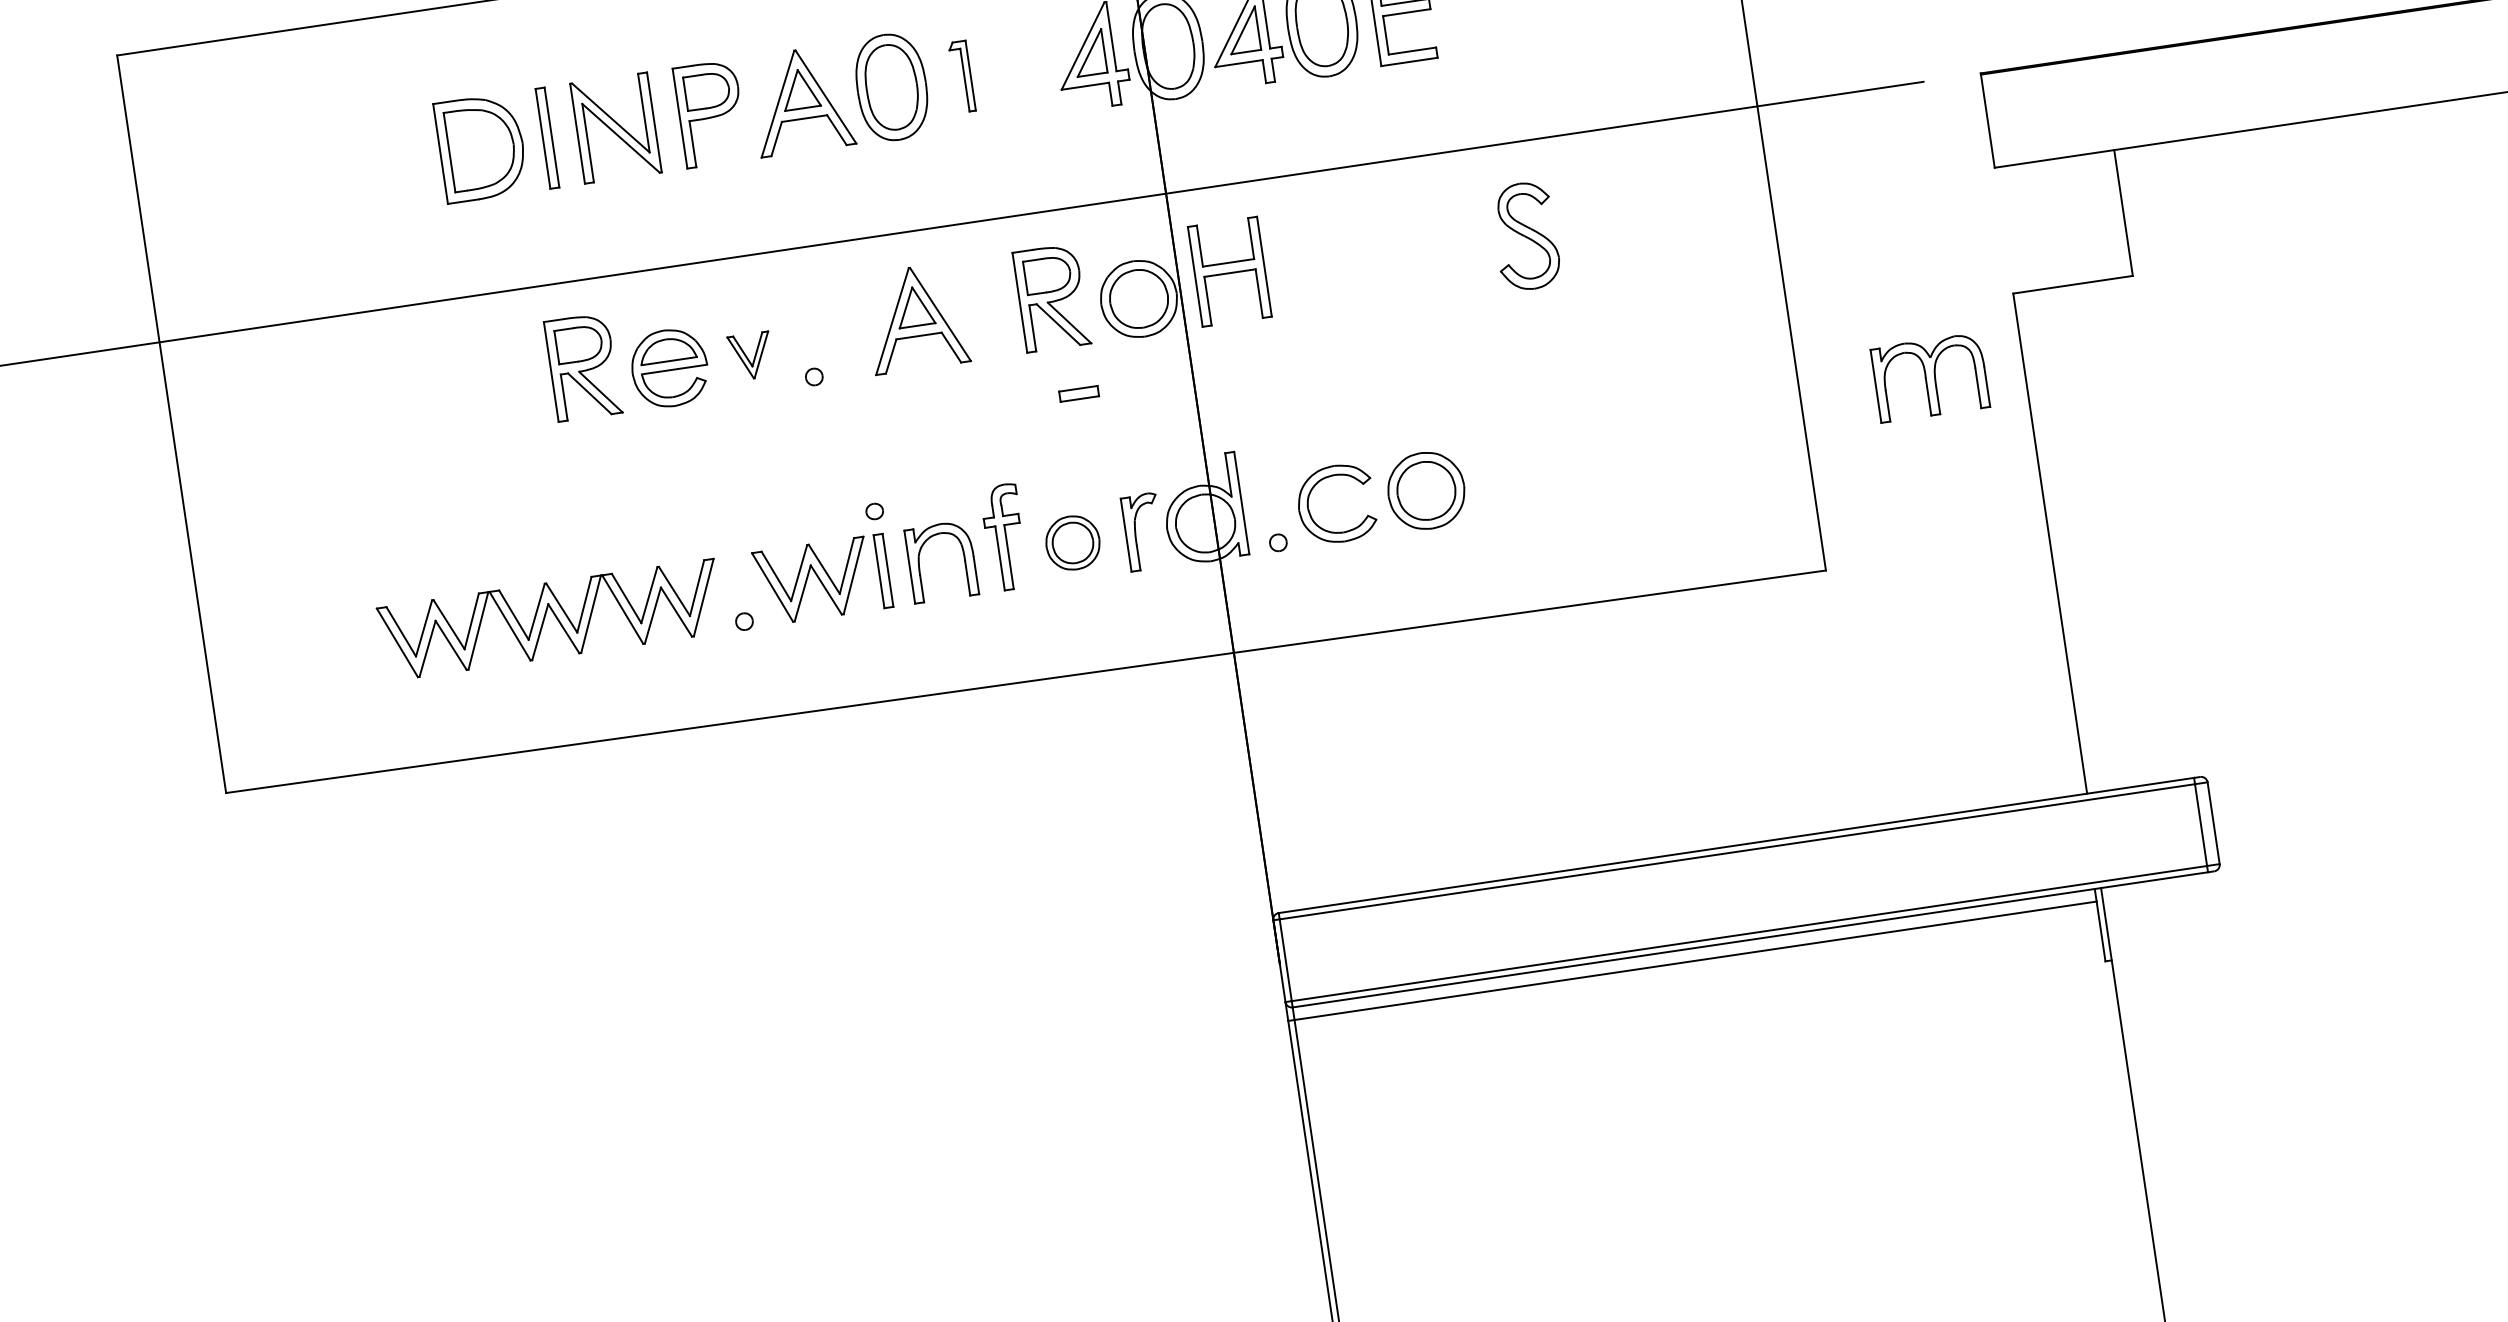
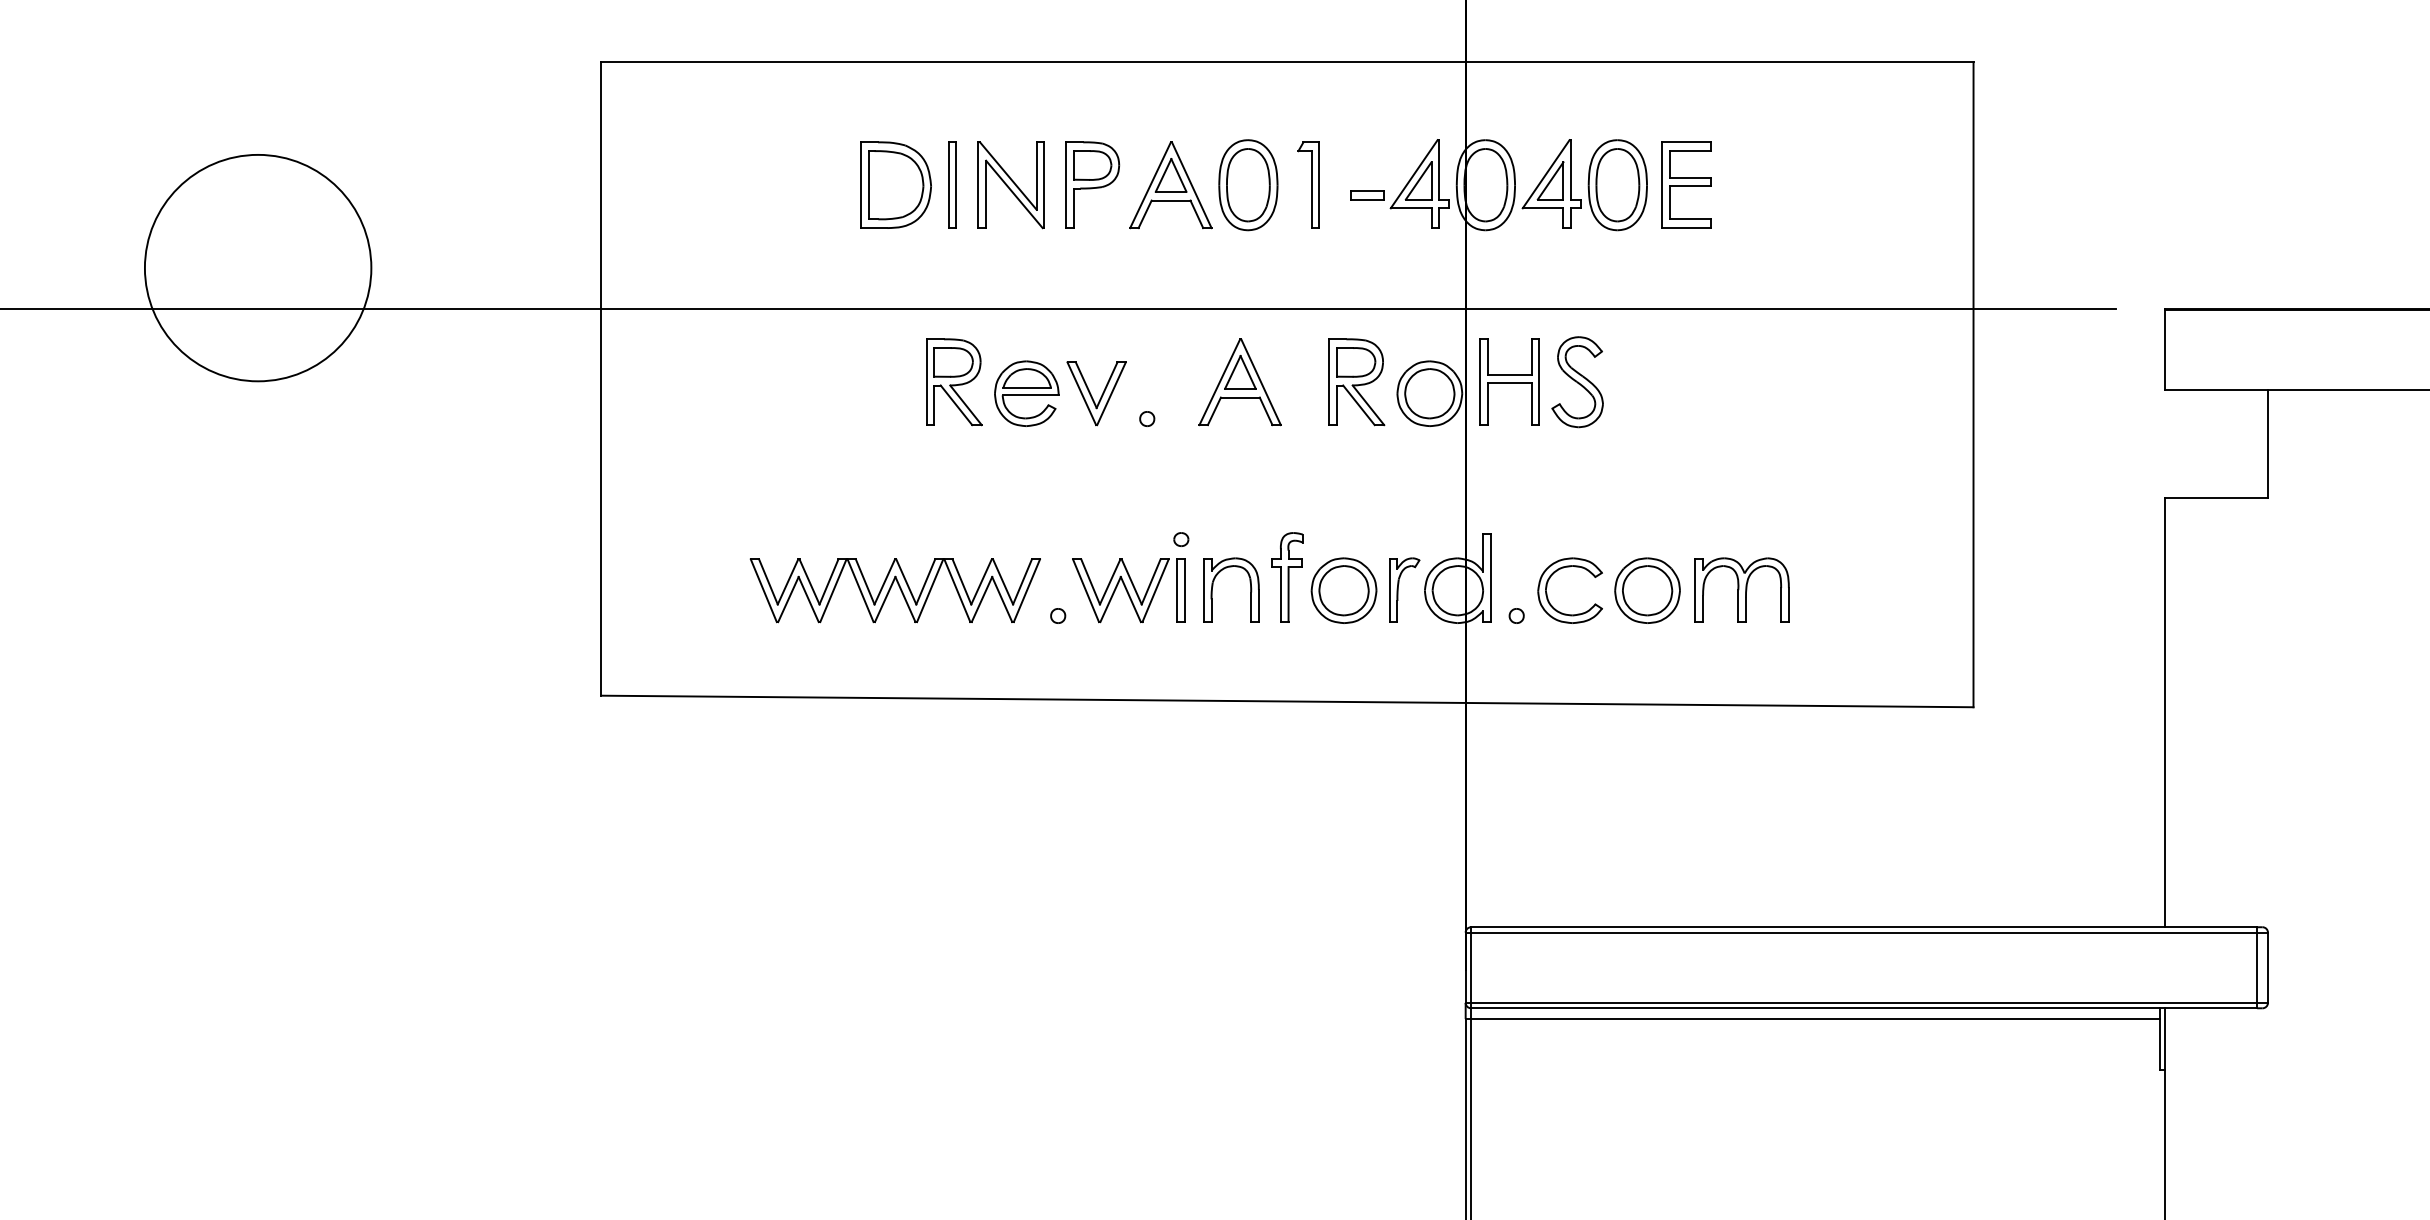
part: (961, 76) -> (1308, 184), size x1.43
part: (1525, 236) -> (1577, 382), moved
part: (750, 356) -> (1096, 393), size x1.67
part: (1929, 377) -> (1741, 589), moved
part: (1078, 394) -> (1367, 195), moved
part: (1072, 542) -> (1343, 590), size x1.43

